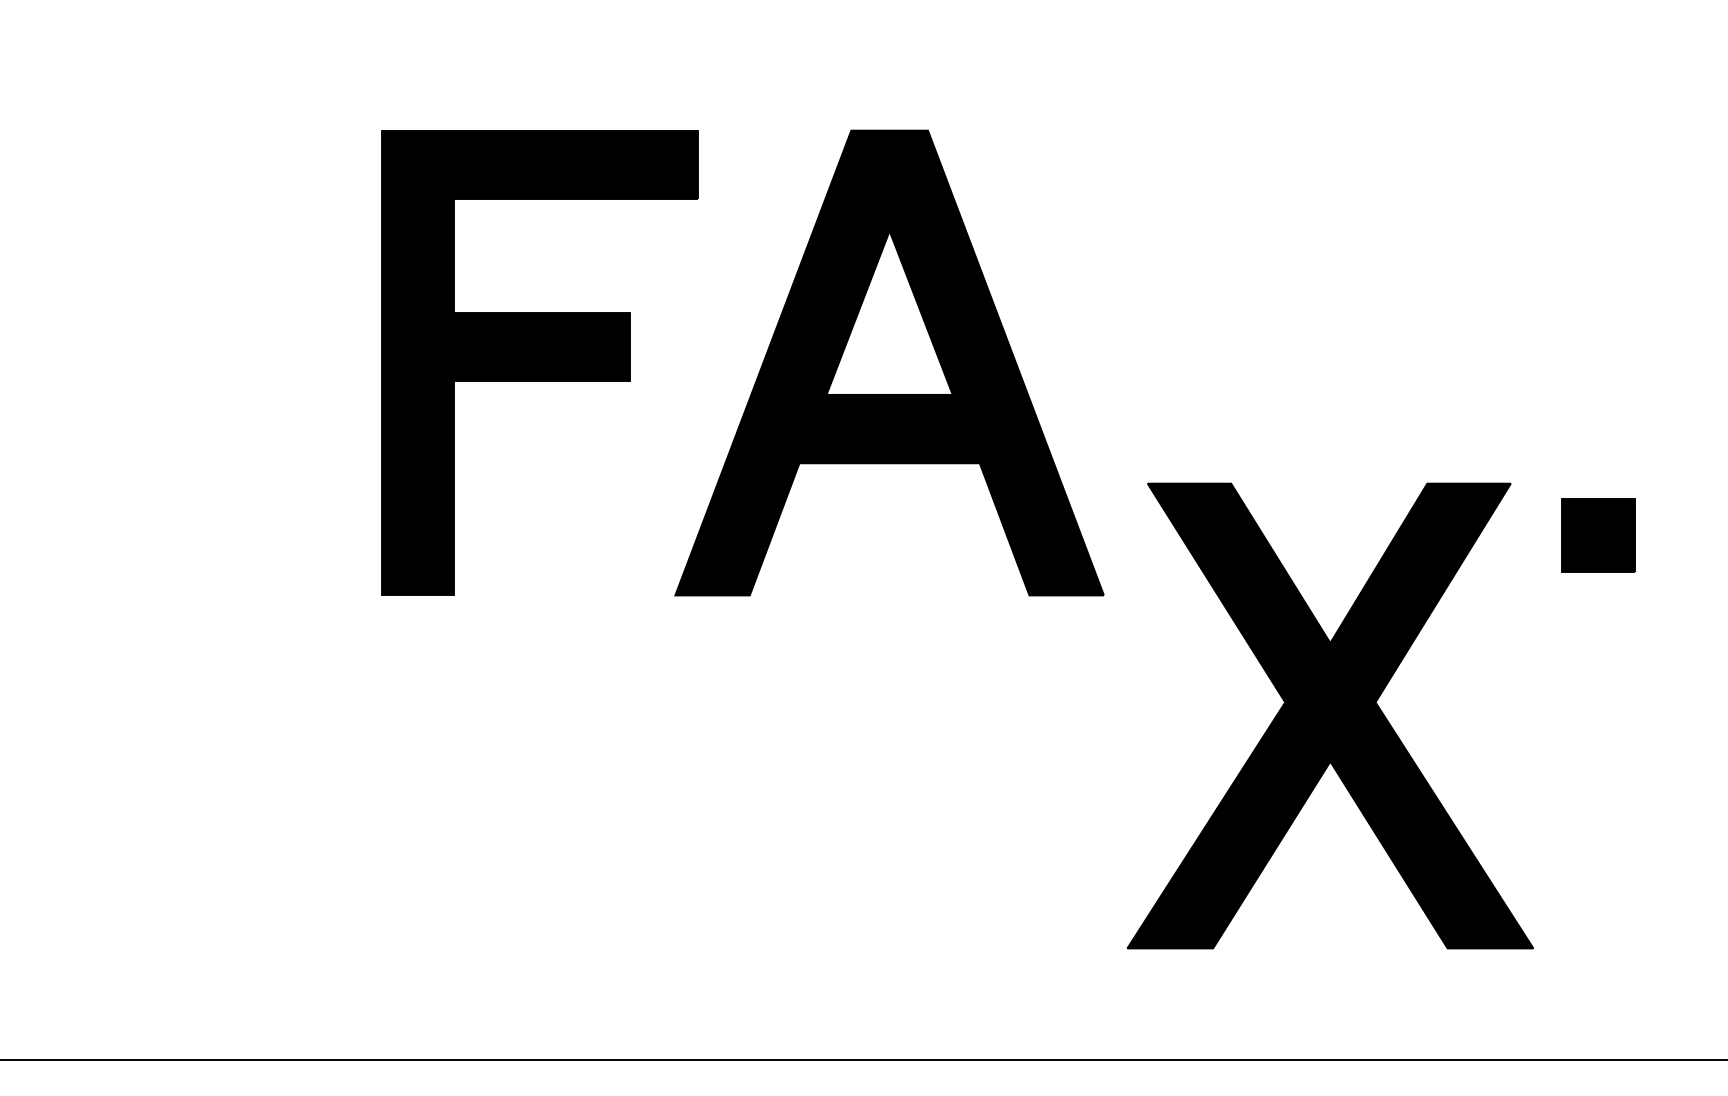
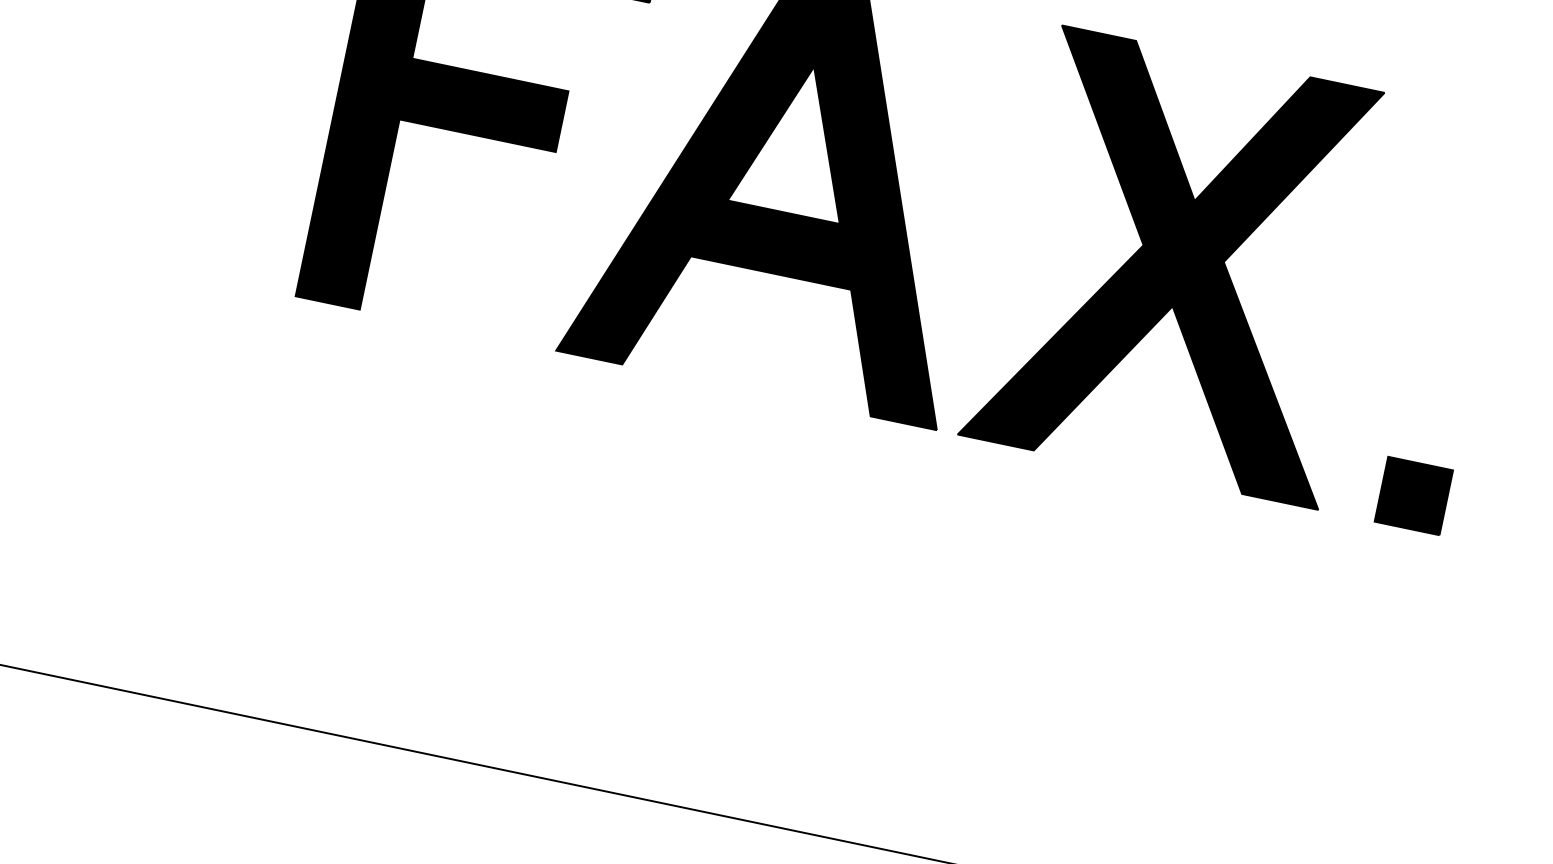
part: (1598, 535) -> (1414, 495), moved
part: (1329, 715) -> (1180, 265), moved

